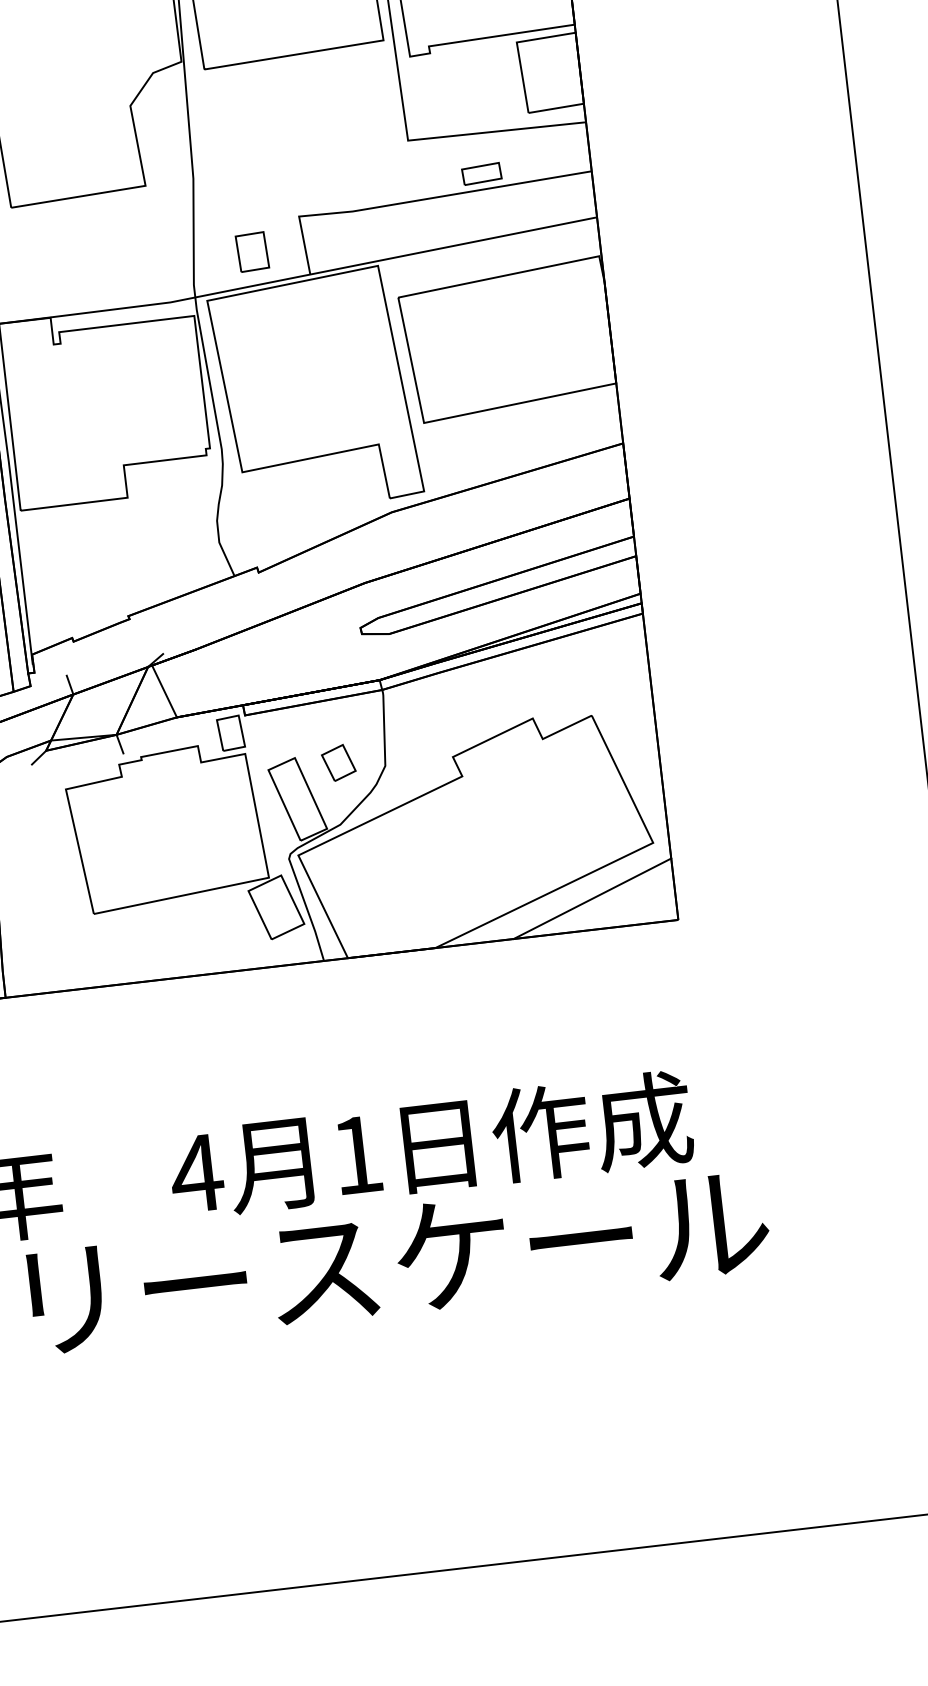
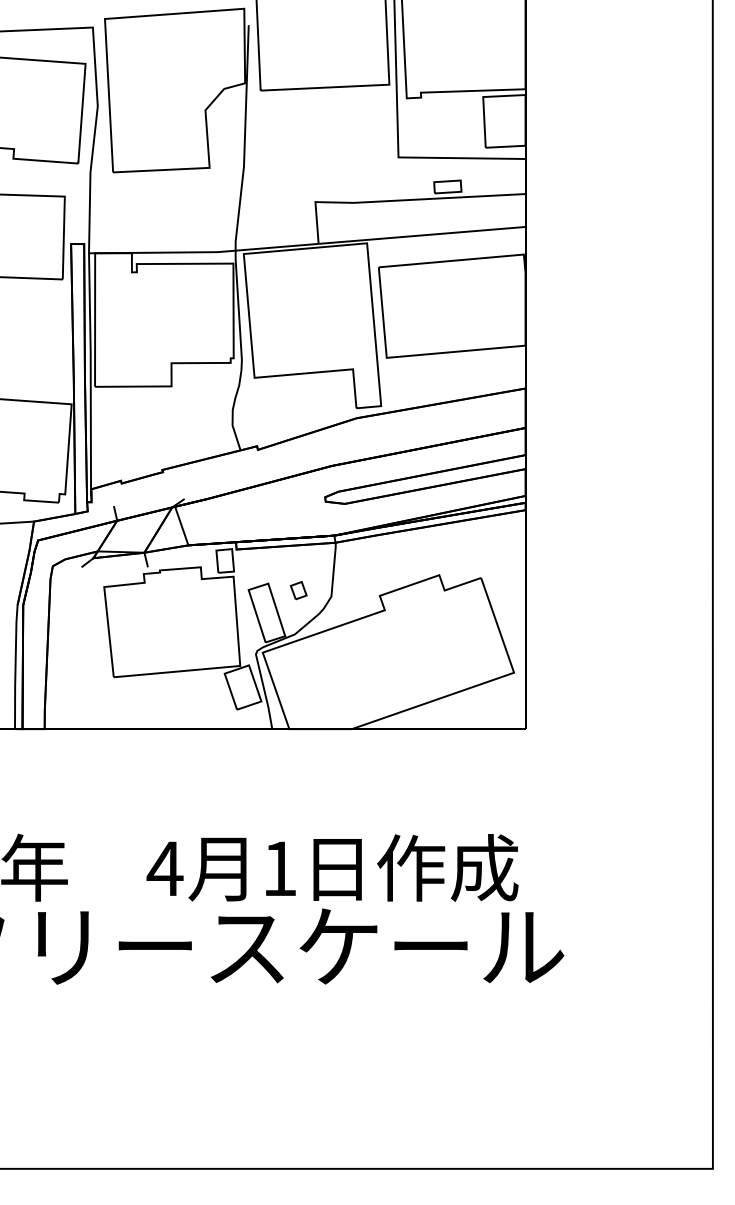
part: (252, 252) -> (279, 223), removed
part: (338, 762) -> (298, 590), size x0.7
line: (592, 899) -> (466, 707), removed

